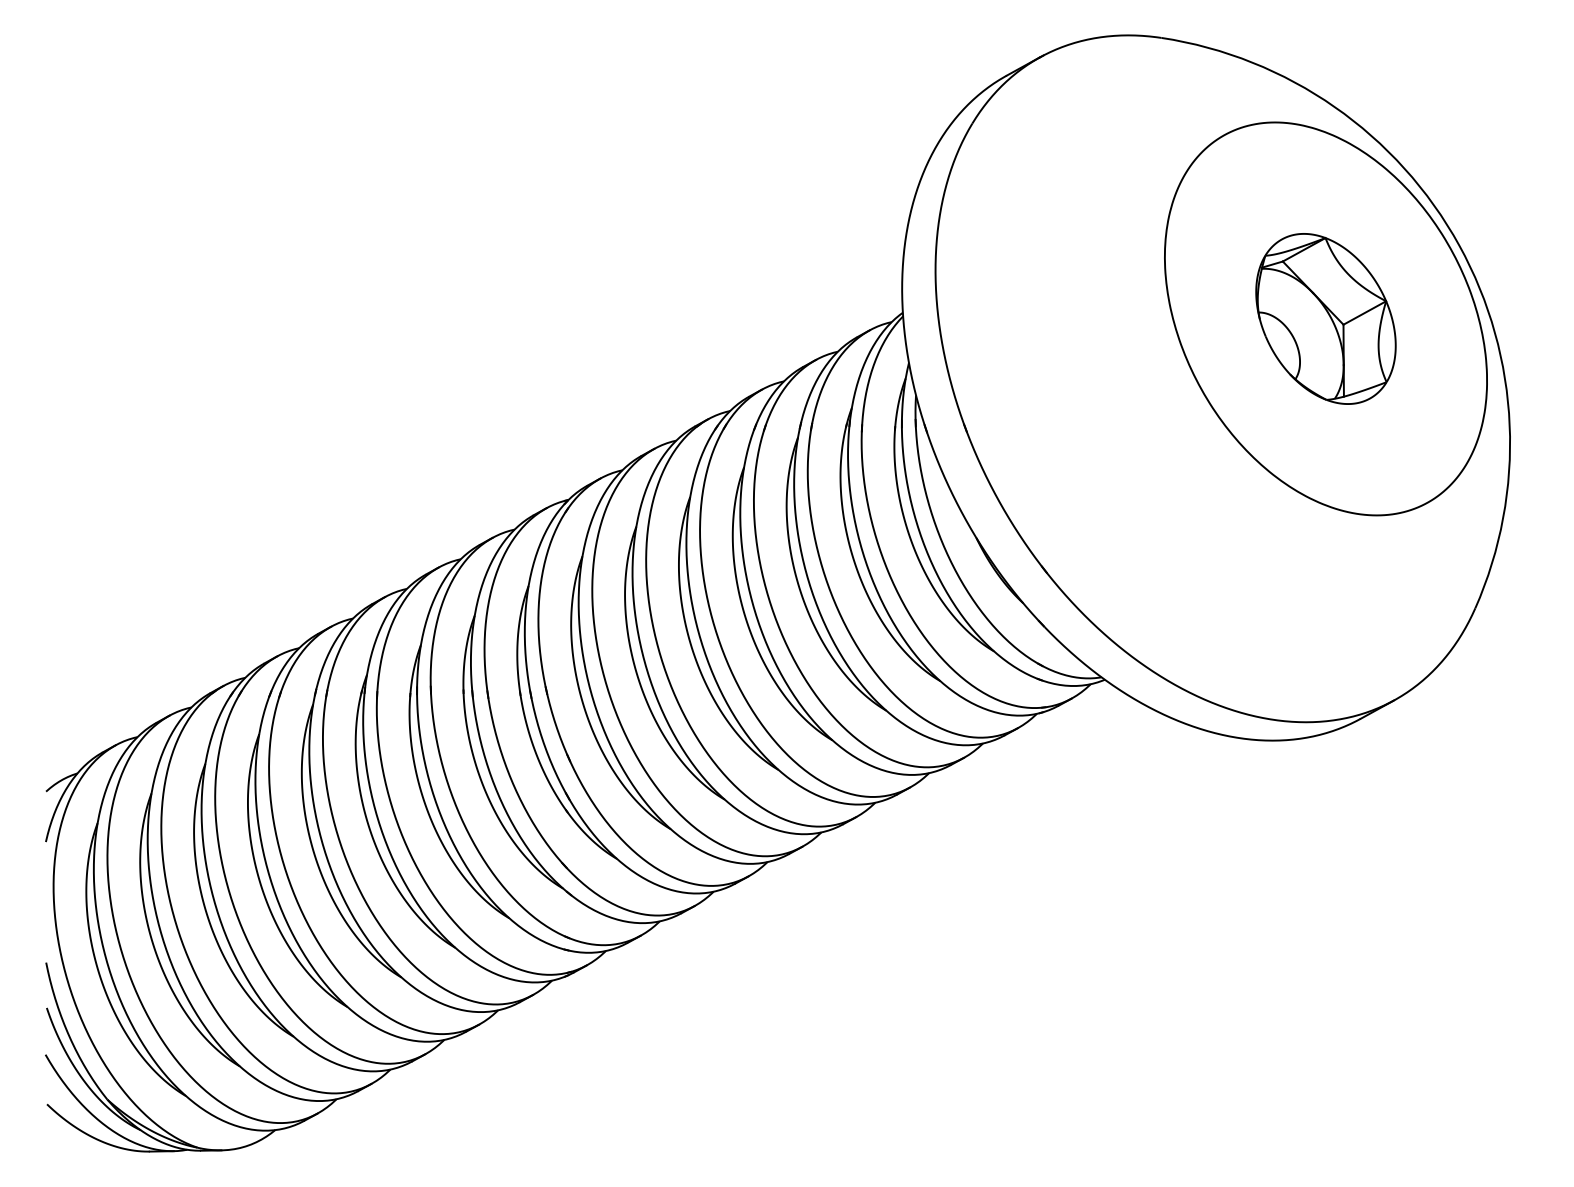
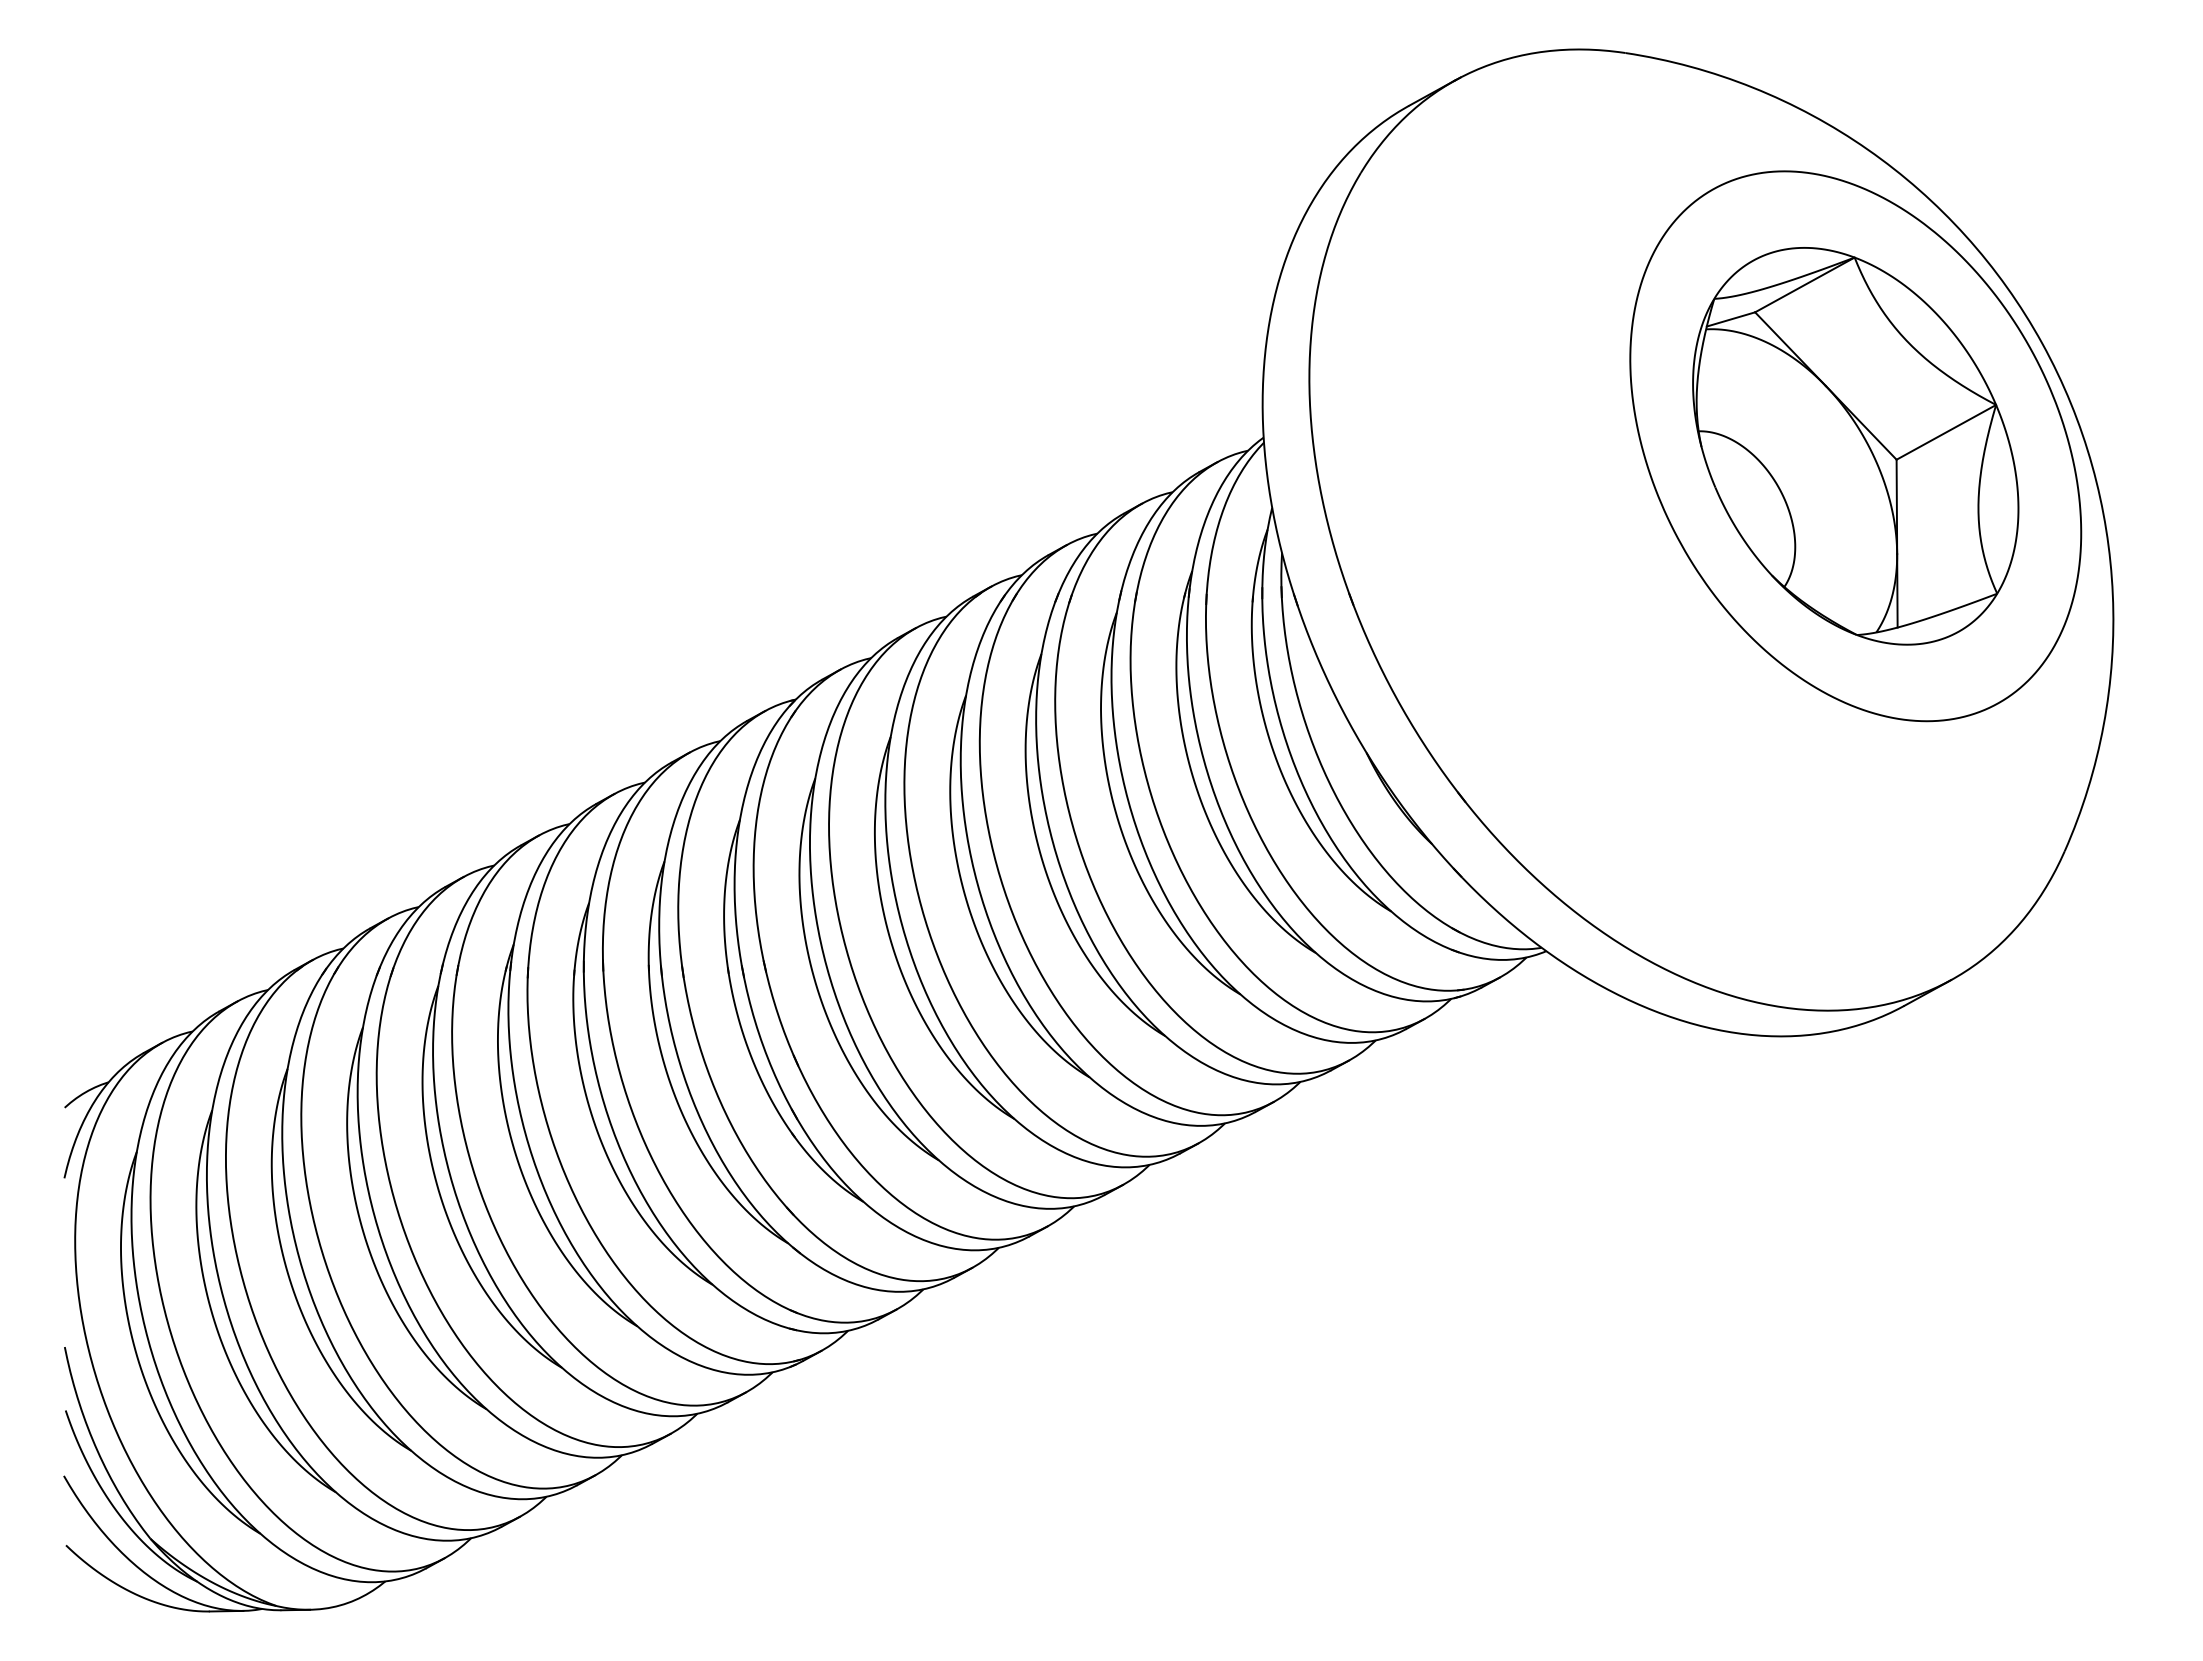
part: (1325, 318) -> (1855, 445), size x1.67

